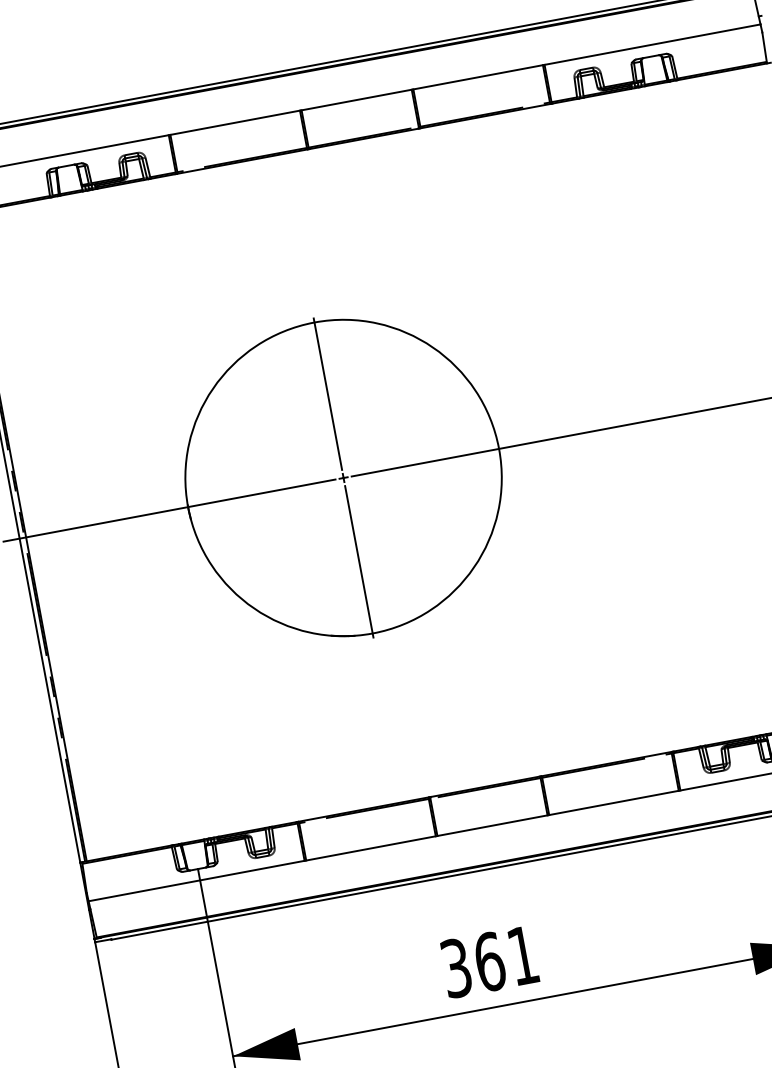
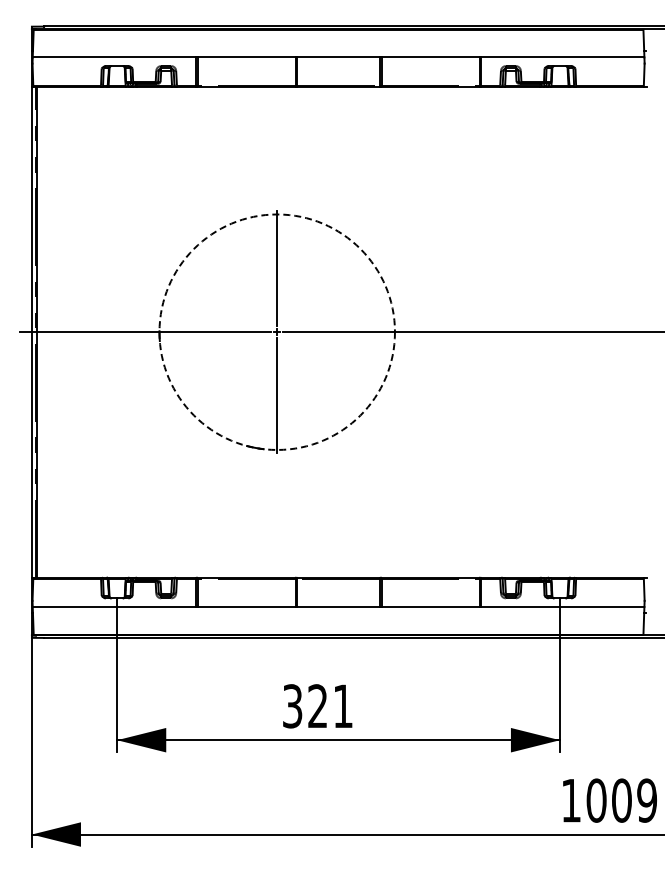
circle: (342, 477) -> (276, 331), solid -> dashed
text: (490, 962) -> (318, 706), 361 -> 321

